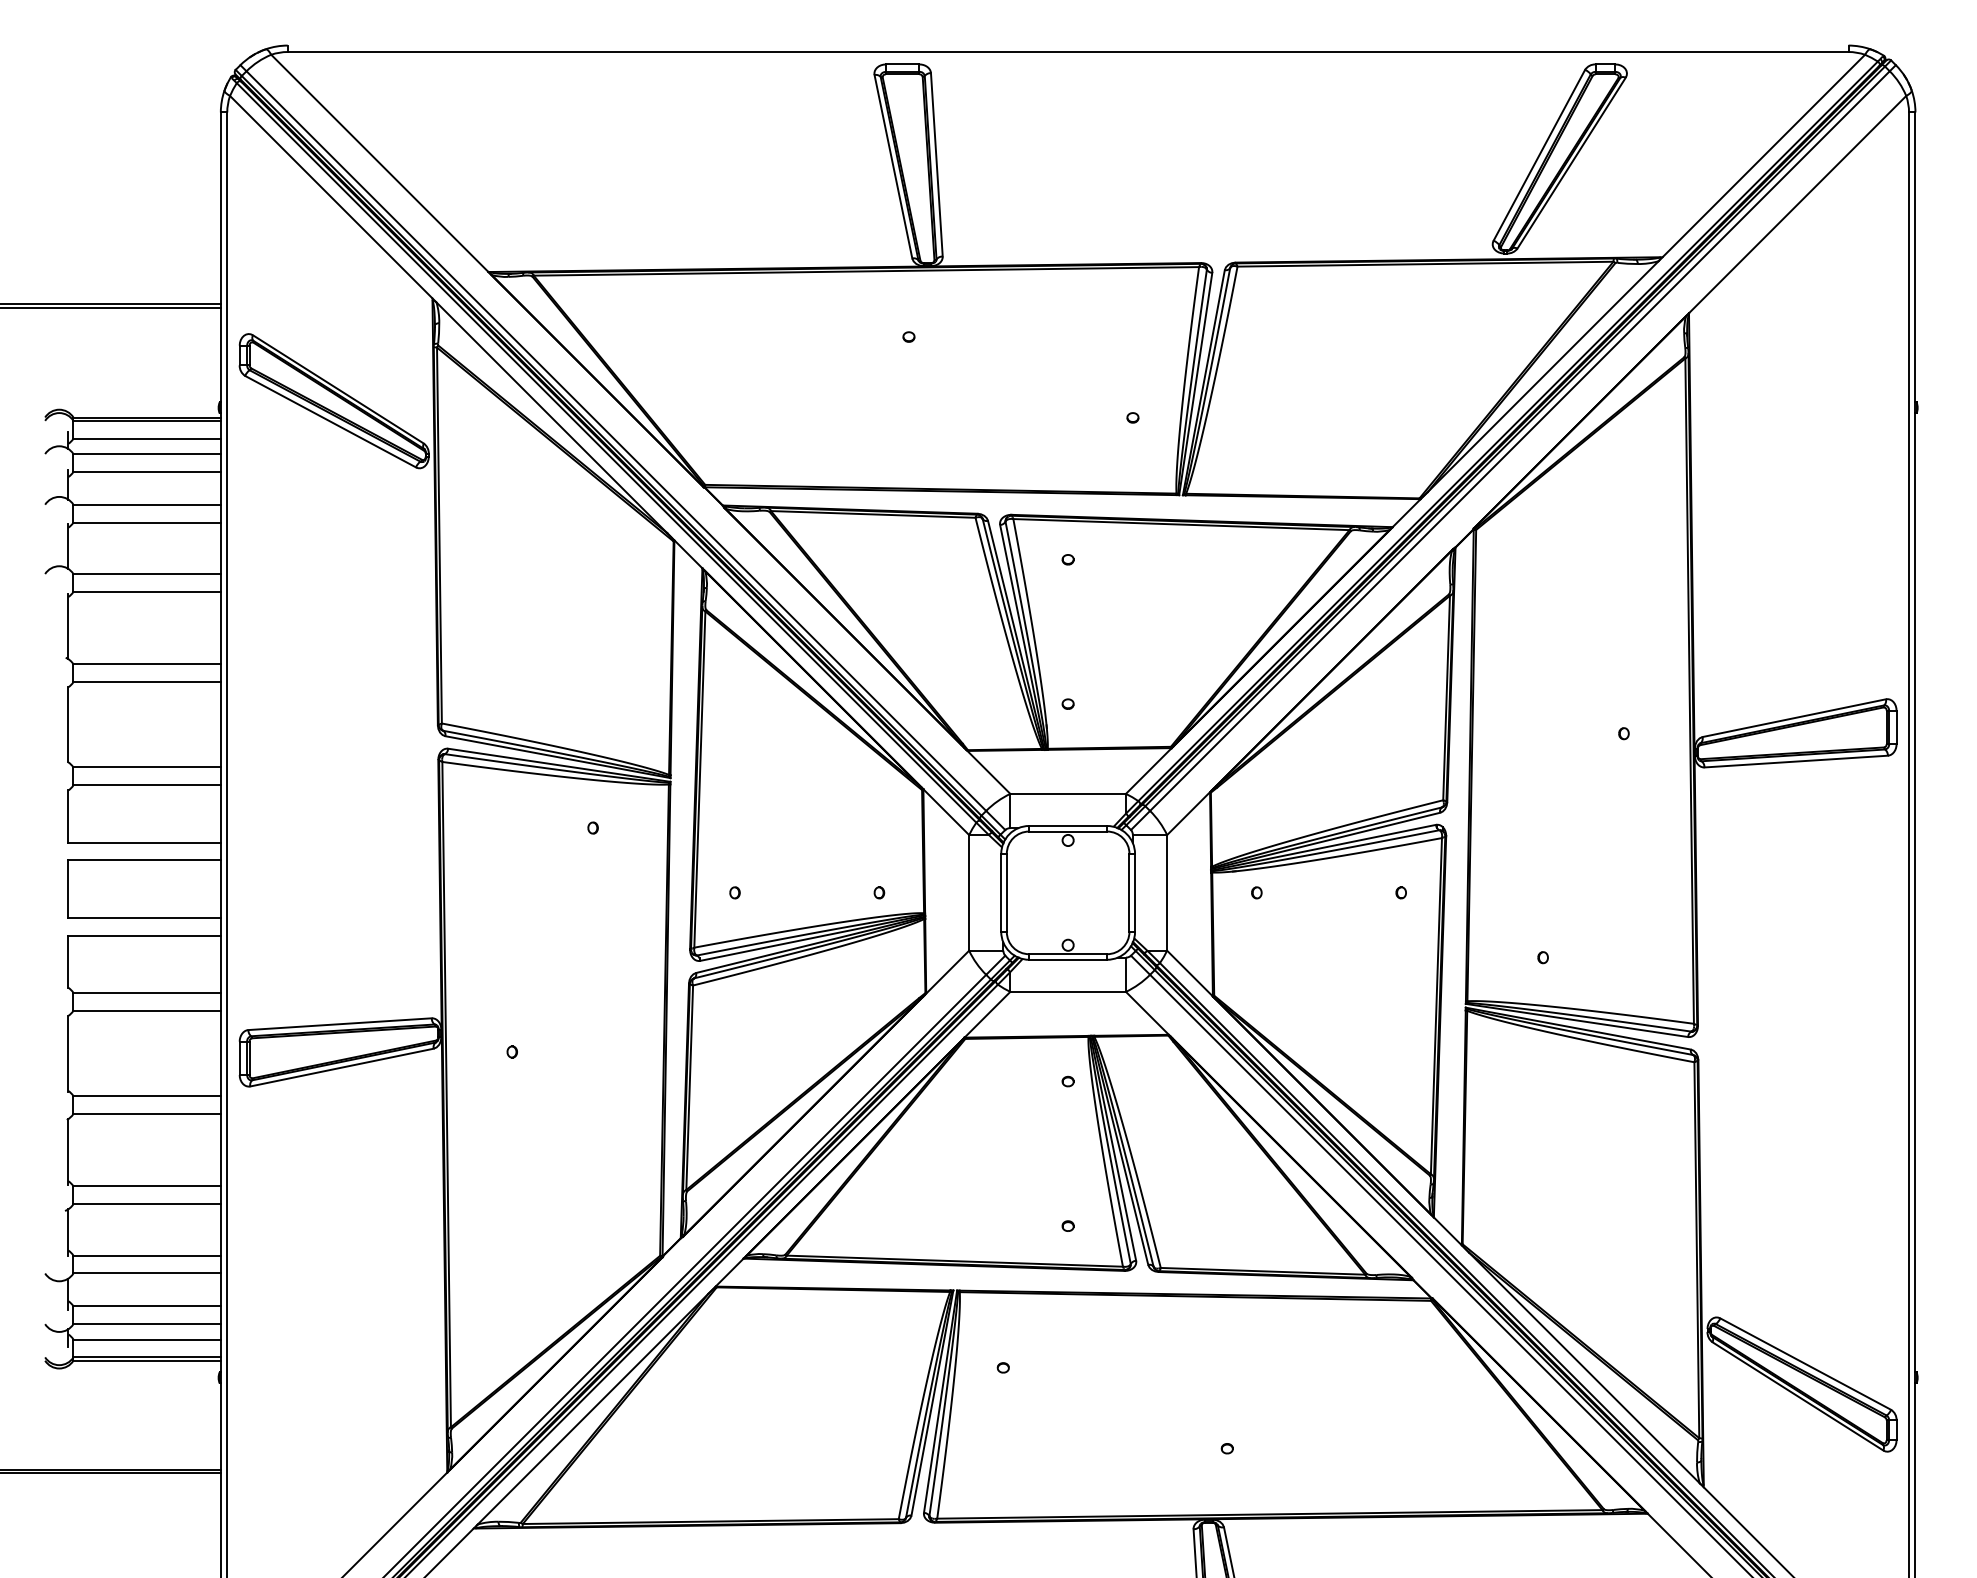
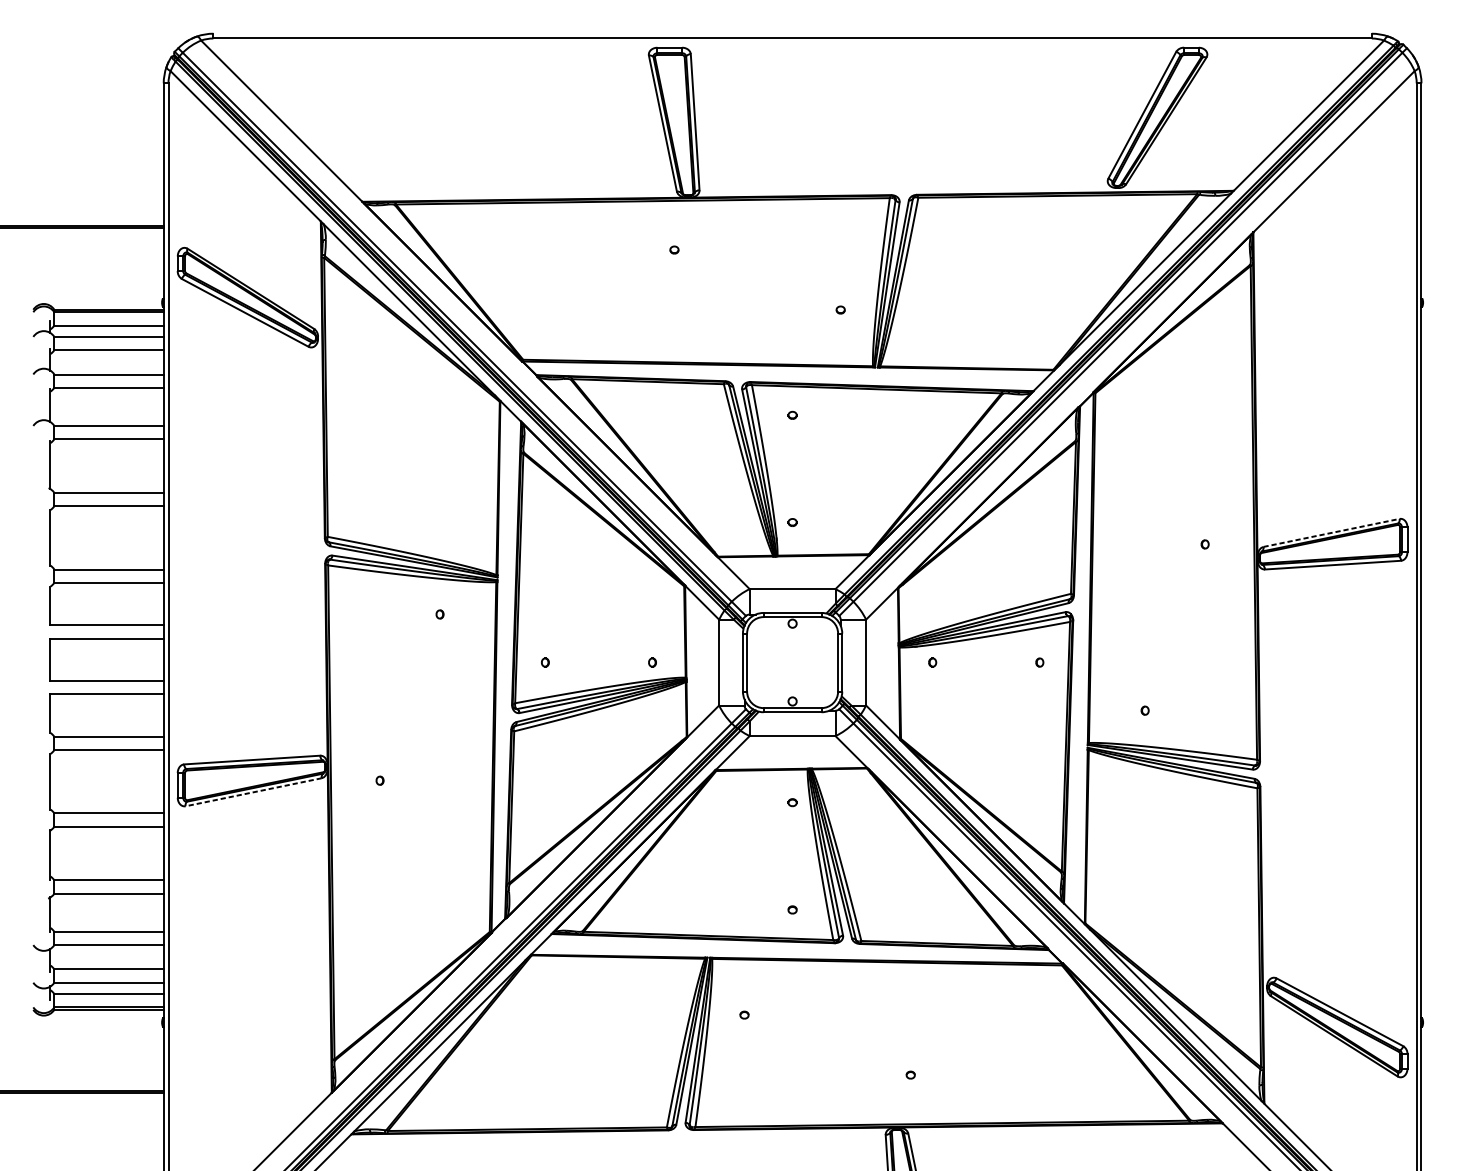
line: (1794, 718) -> (1331, 533), solid -> dashed
line: (342, 1067) -> (254, 792), solid -> dashed

